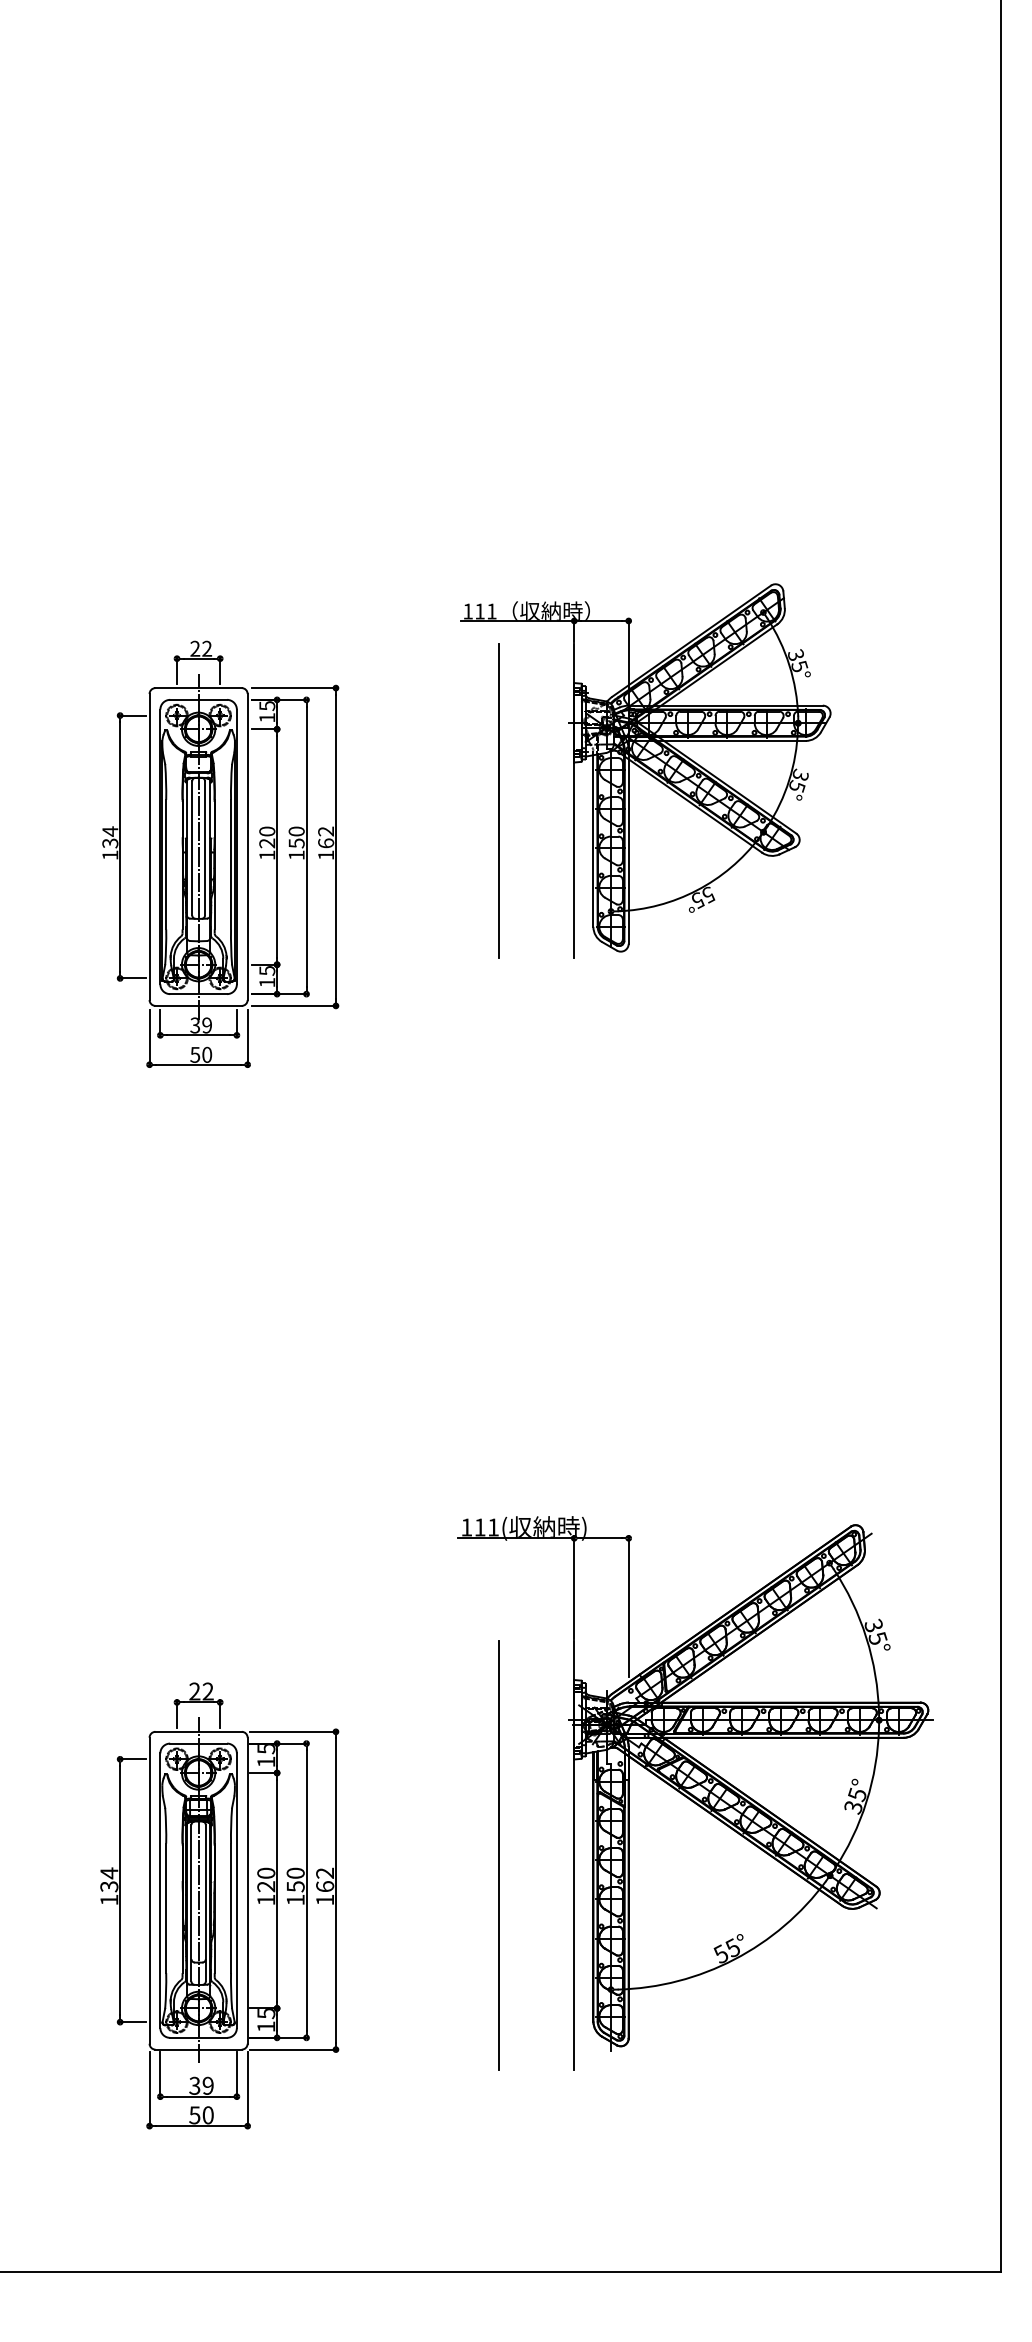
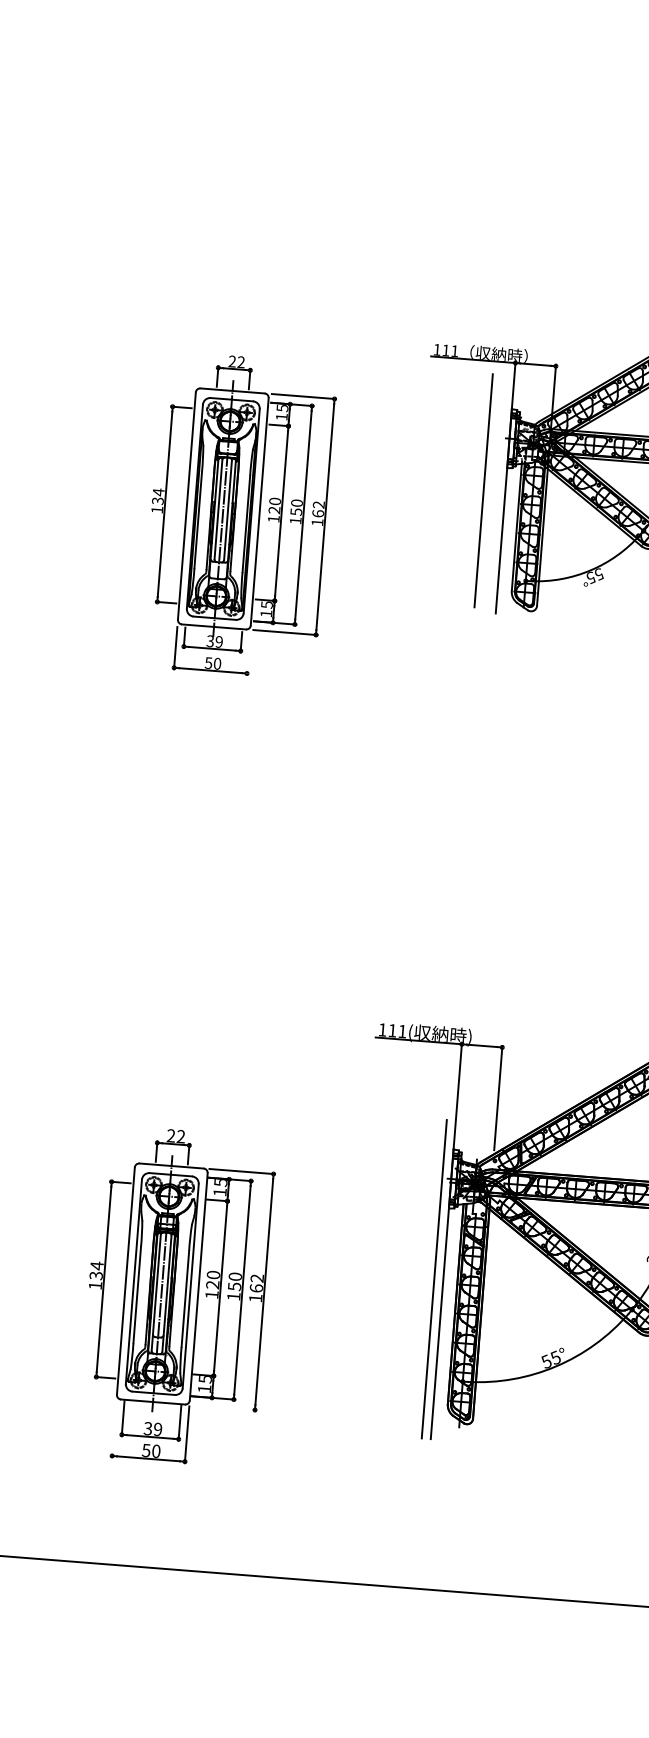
line: (498, 800) -> (483, 490), moved
line: (247, 1037) -> (248, 653), removed
line: (498, 1855) -> (433, 1279), moved
line: (293, 2049) -> (223, 1407), removed
line: (149, 2089) -> (114, 1428), removed

